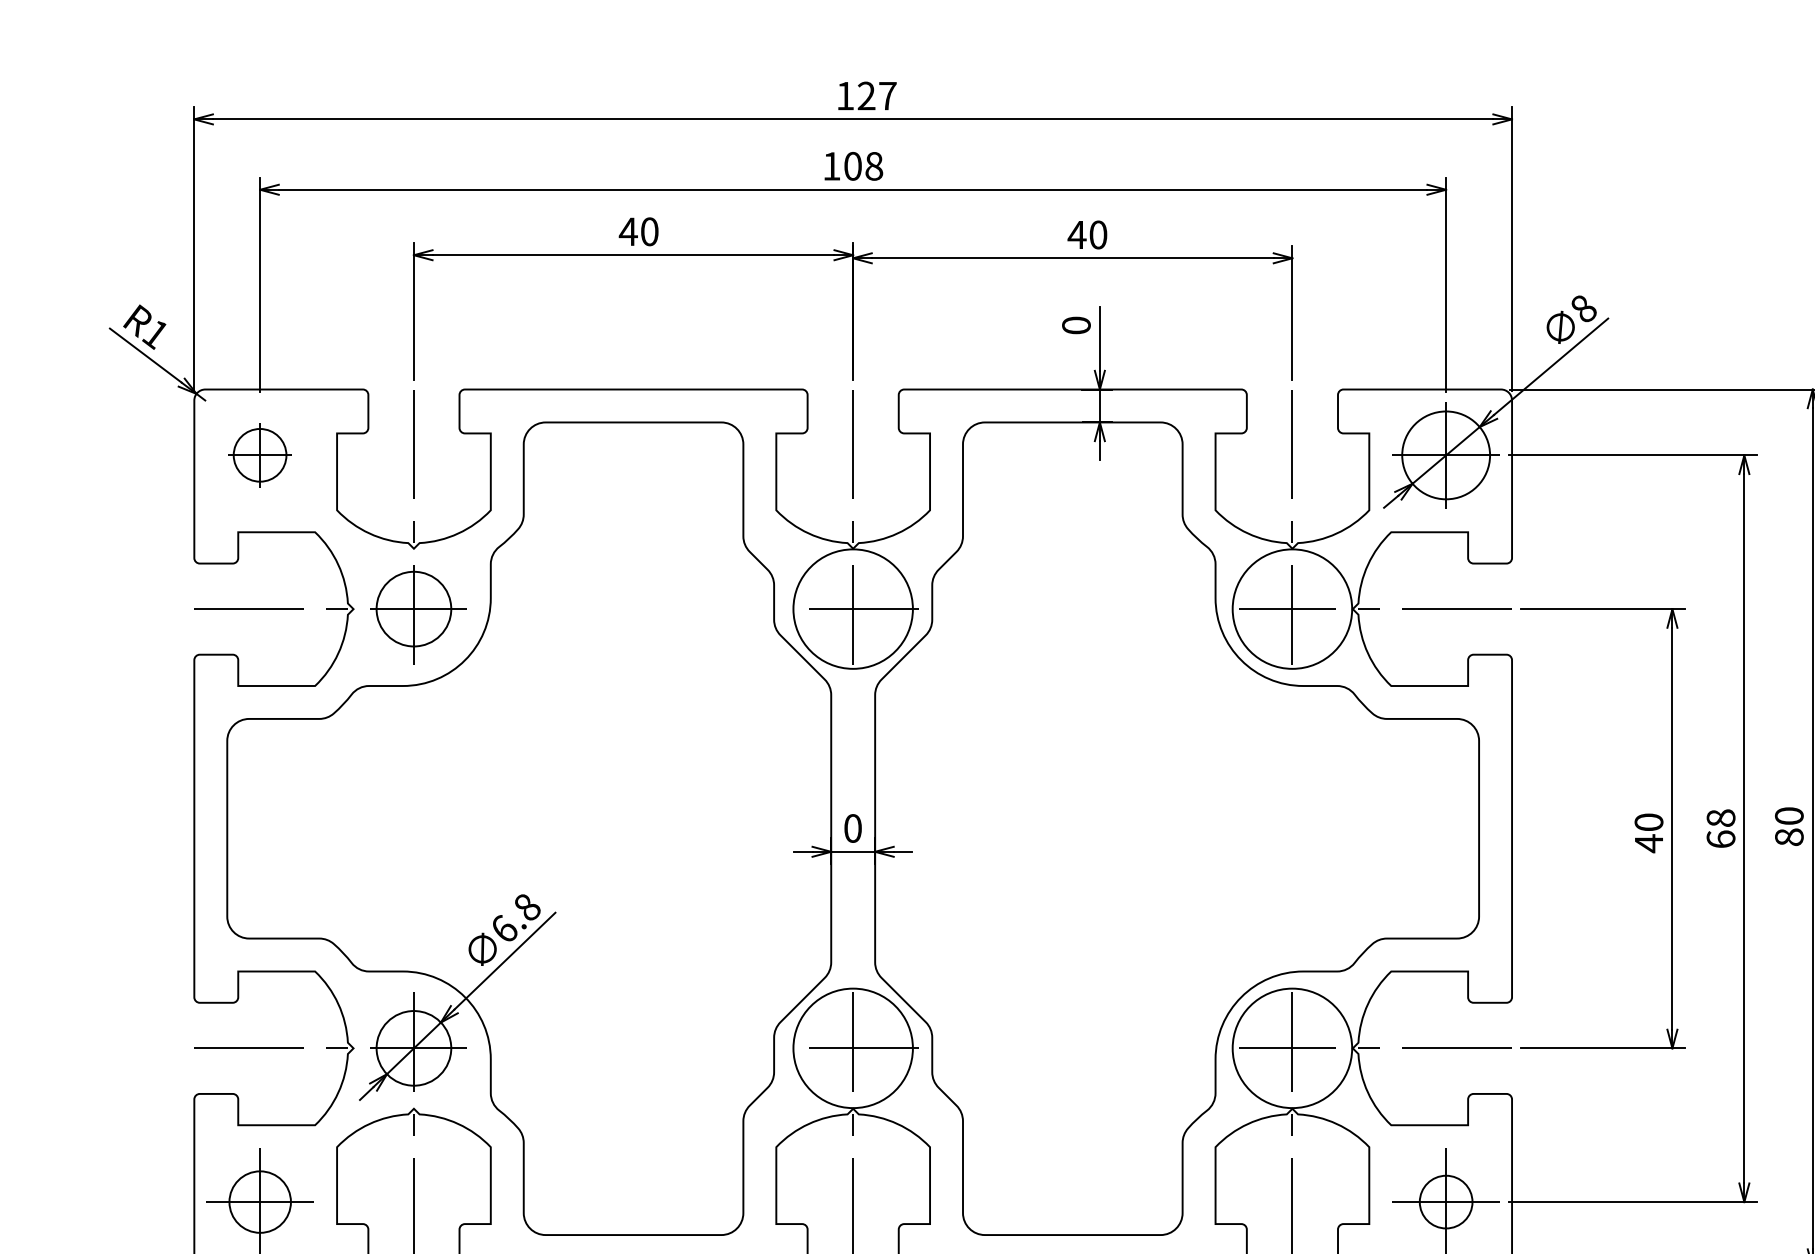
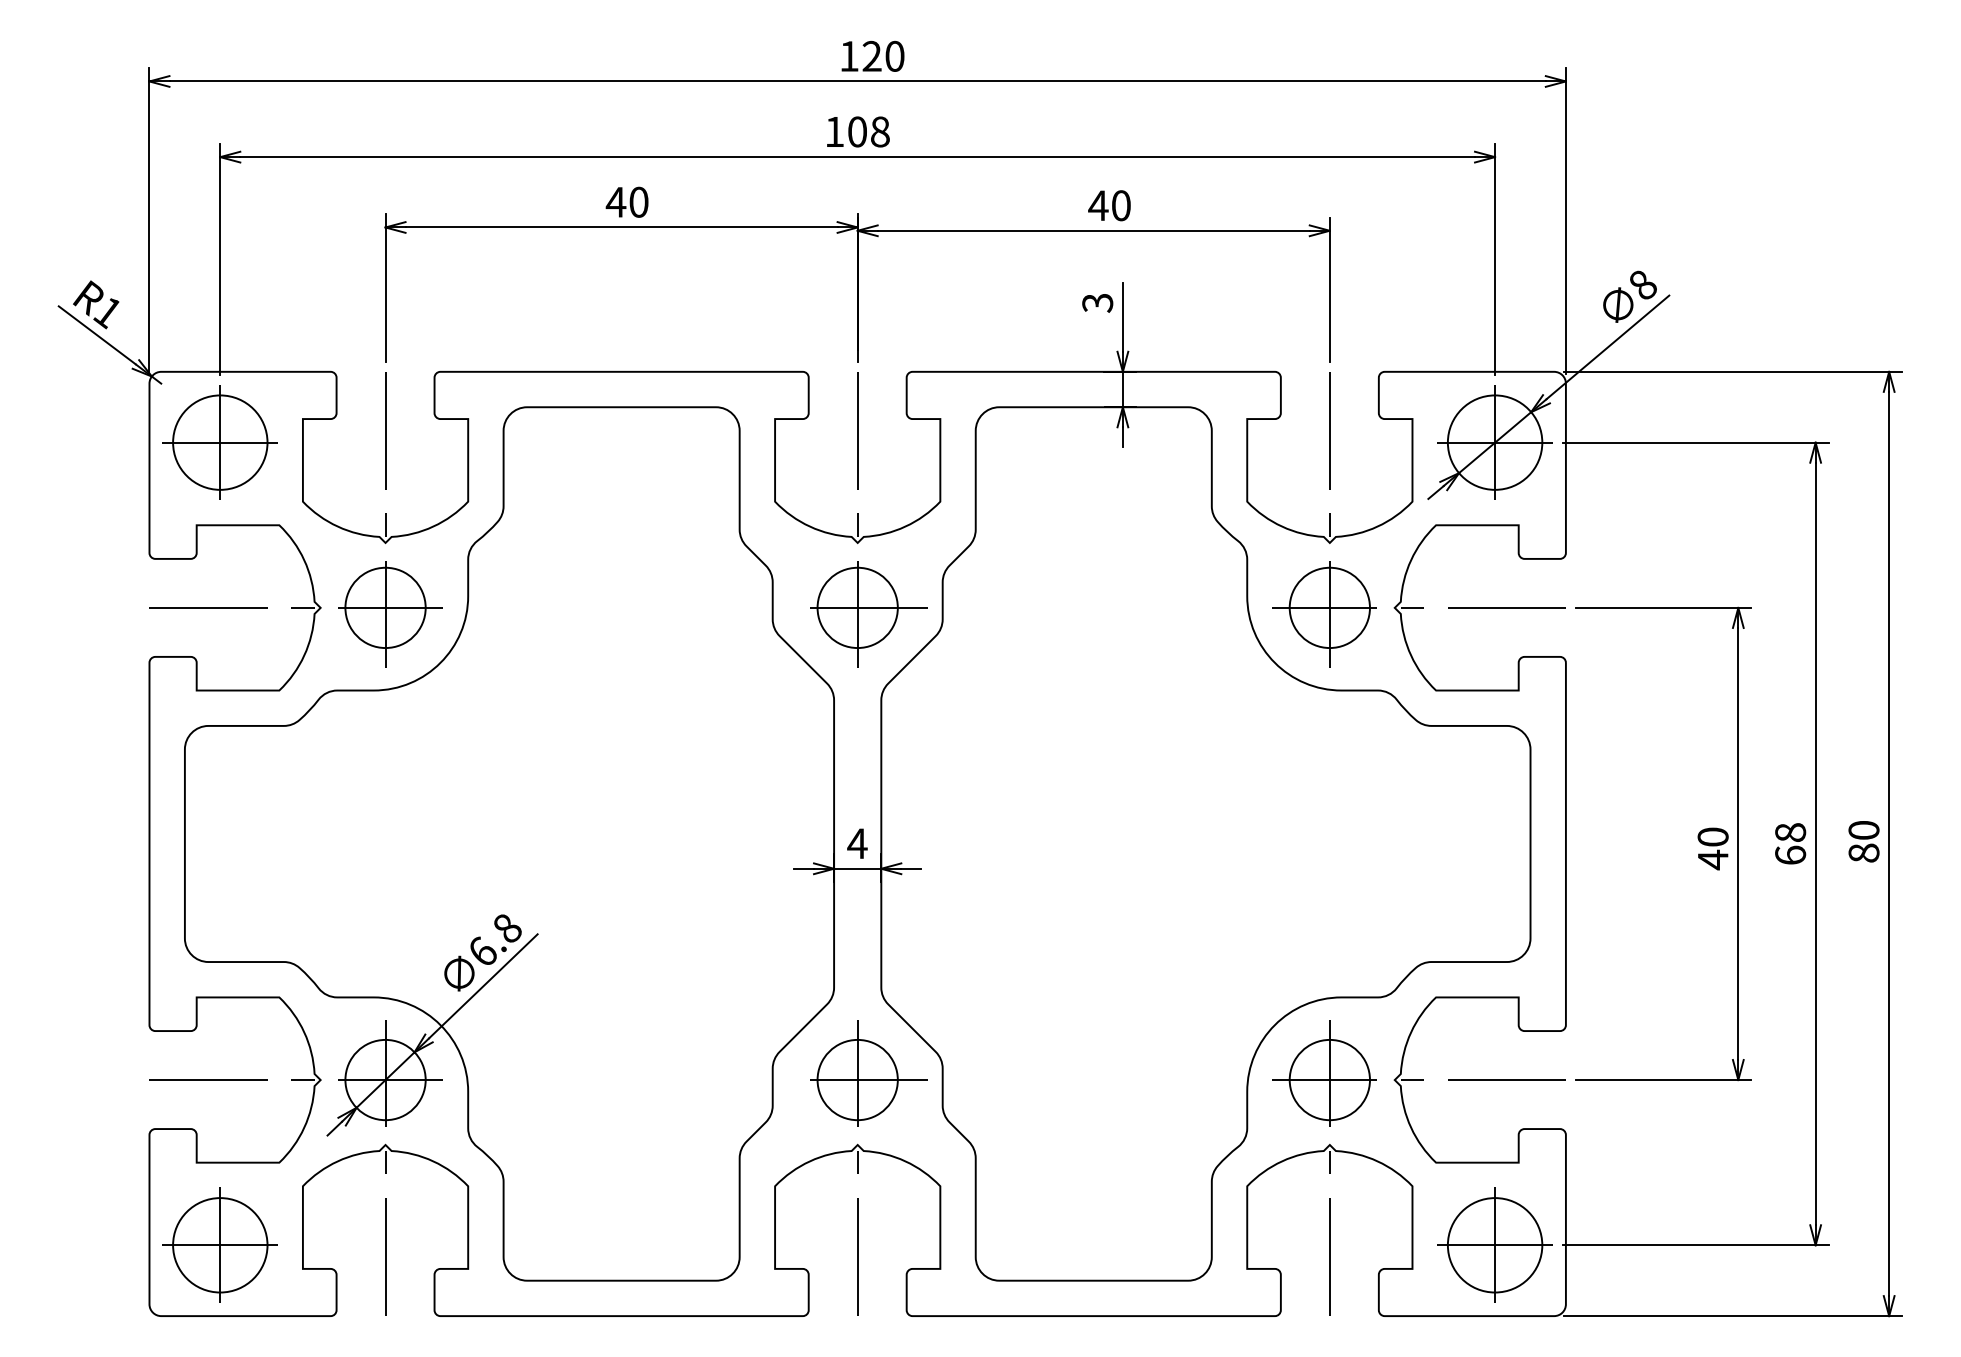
text: (887, 95) -> (894, 55), 127 -> 120
text: (1076, 325) -> (1097, 302), 0 -> 3
part: (259, 455) -> (219, 442), size x1.67
circle: (852, 608) -> (857, 607), size x0.62
circle: (1292, 608) -> (1329, 607), size x0.62
text: (852, 828) -> (857, 843), 0 -> 4
circle: (852, 1047) -> (857, 1079), size x0.62
circle: (1292, 1047) -> (1329, 1079), size x0.62
circle: (260, 1202) -> (220, 1245), size x1.43
circle: (1445, 1202) -> (1494, 1245), size x1.67

